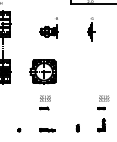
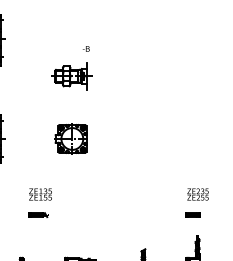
part: (48, 27) -> (69, 67), moved
part: (91, 29) -> (171, 50), removed
part: (42, 71) -> (69, 138), size x0.6
part: (44, 102) -> (38, 202), moved

